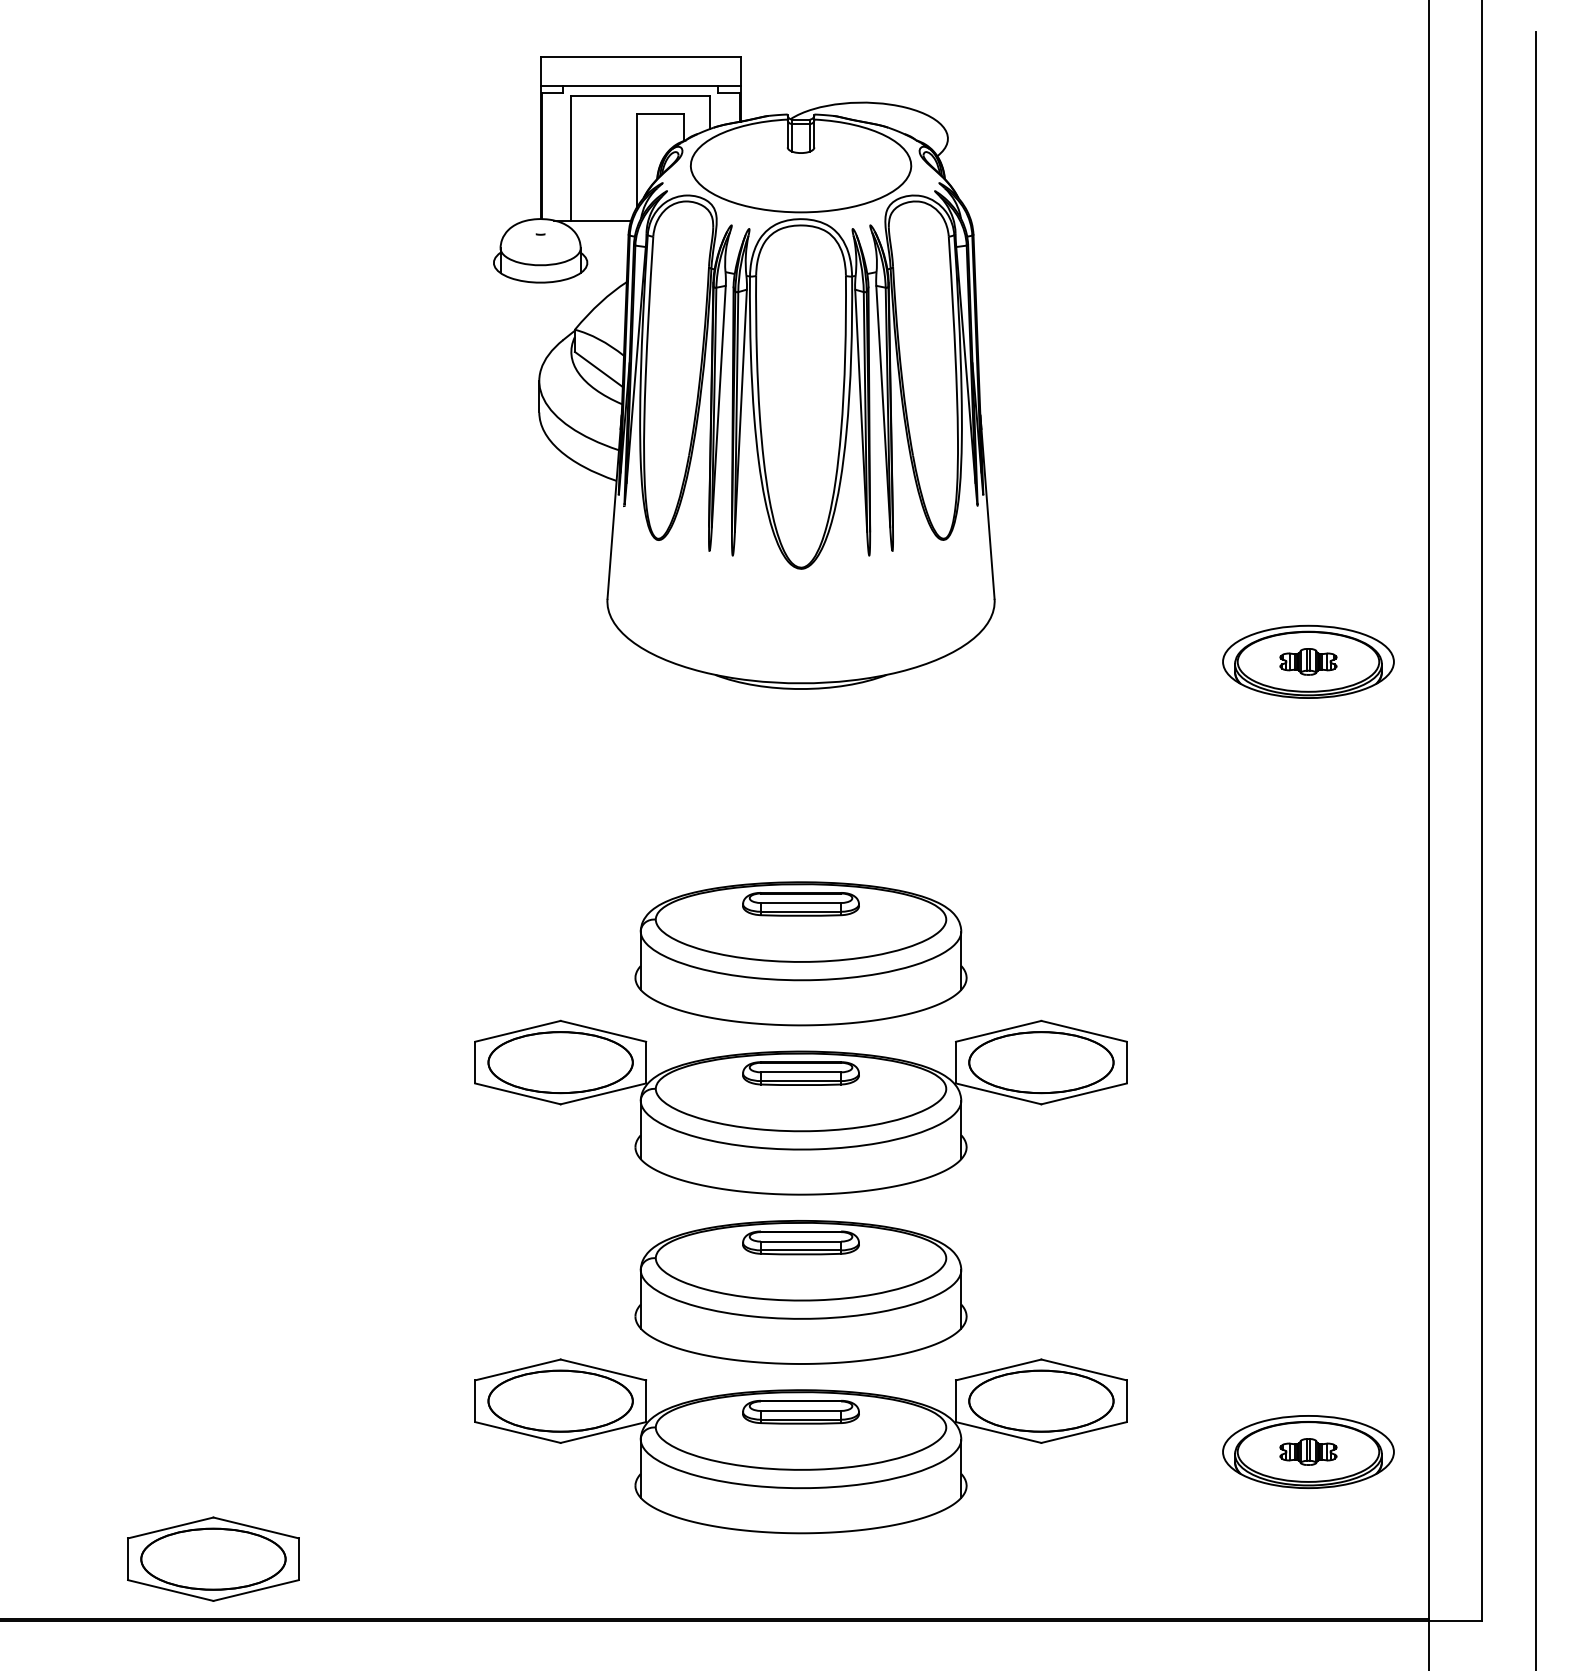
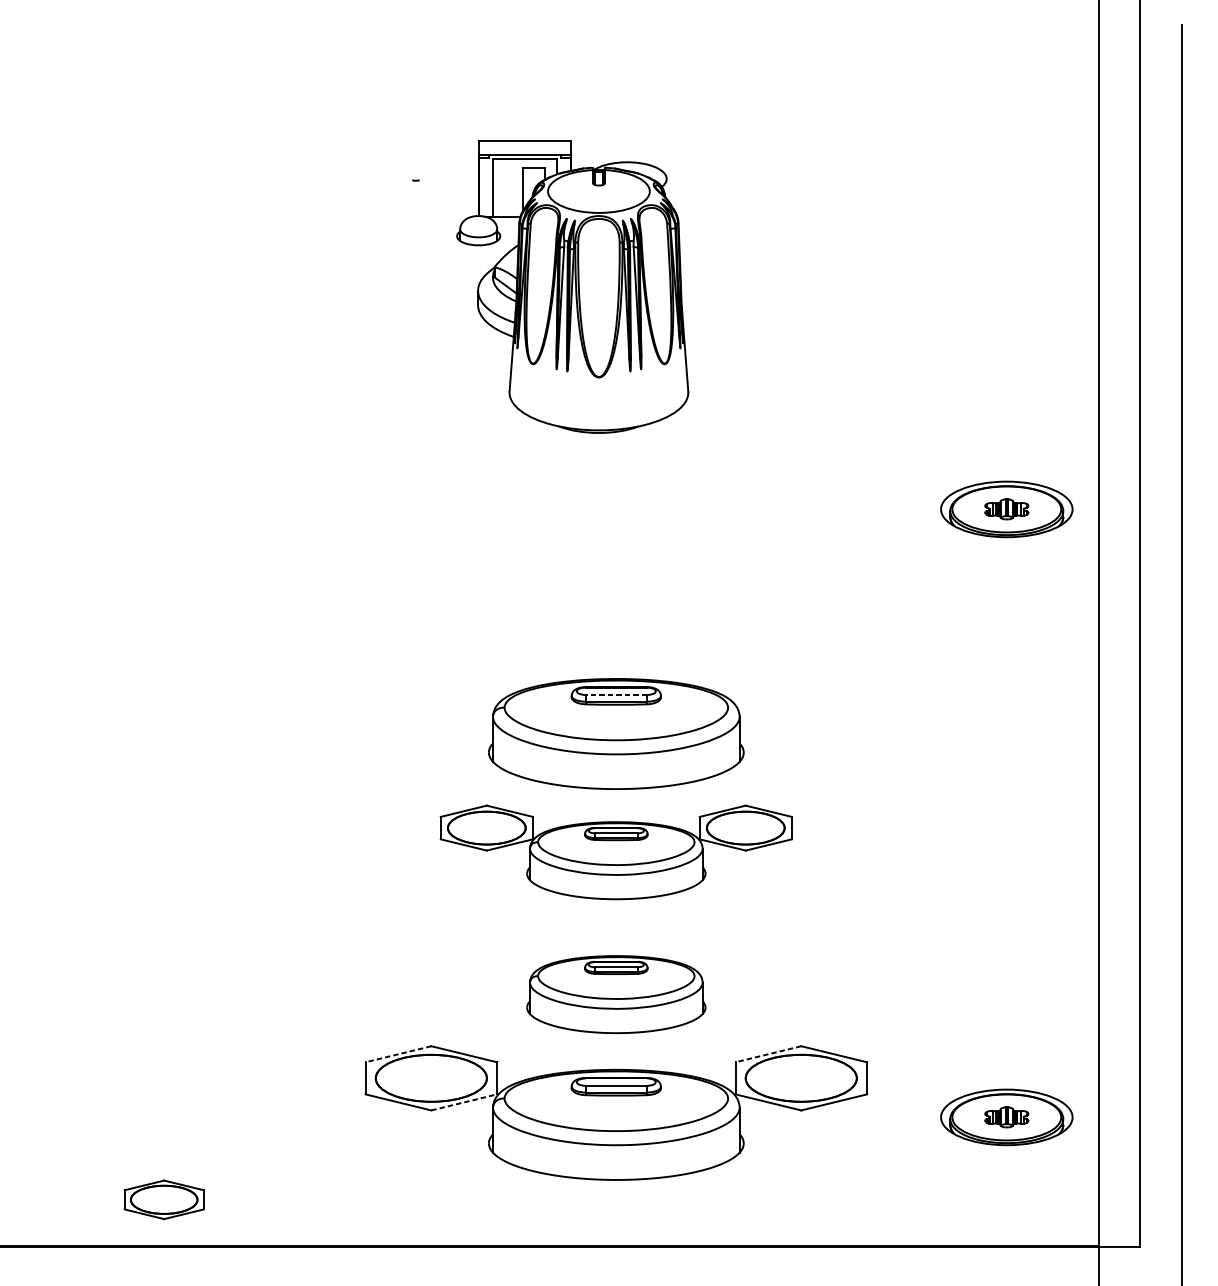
part: (744, 372) -> (572, 286), size x0.6
line: (800, 902) -> (615, 694), solid -> dashed
part: (800, 1107) -> (615, 852), size x0.7
part: (800, 1292) -> (615, 994), size x0.7
line: (517, 1369) -> (398, 1053), solid -> dashed
line: (998, 1369) -> (768, 1053), solid -> dashed
line: (603, 1432) -> (464, 1102), solid -> dashed
part: (213, 1558) -> (164, 1199), size x0.6

